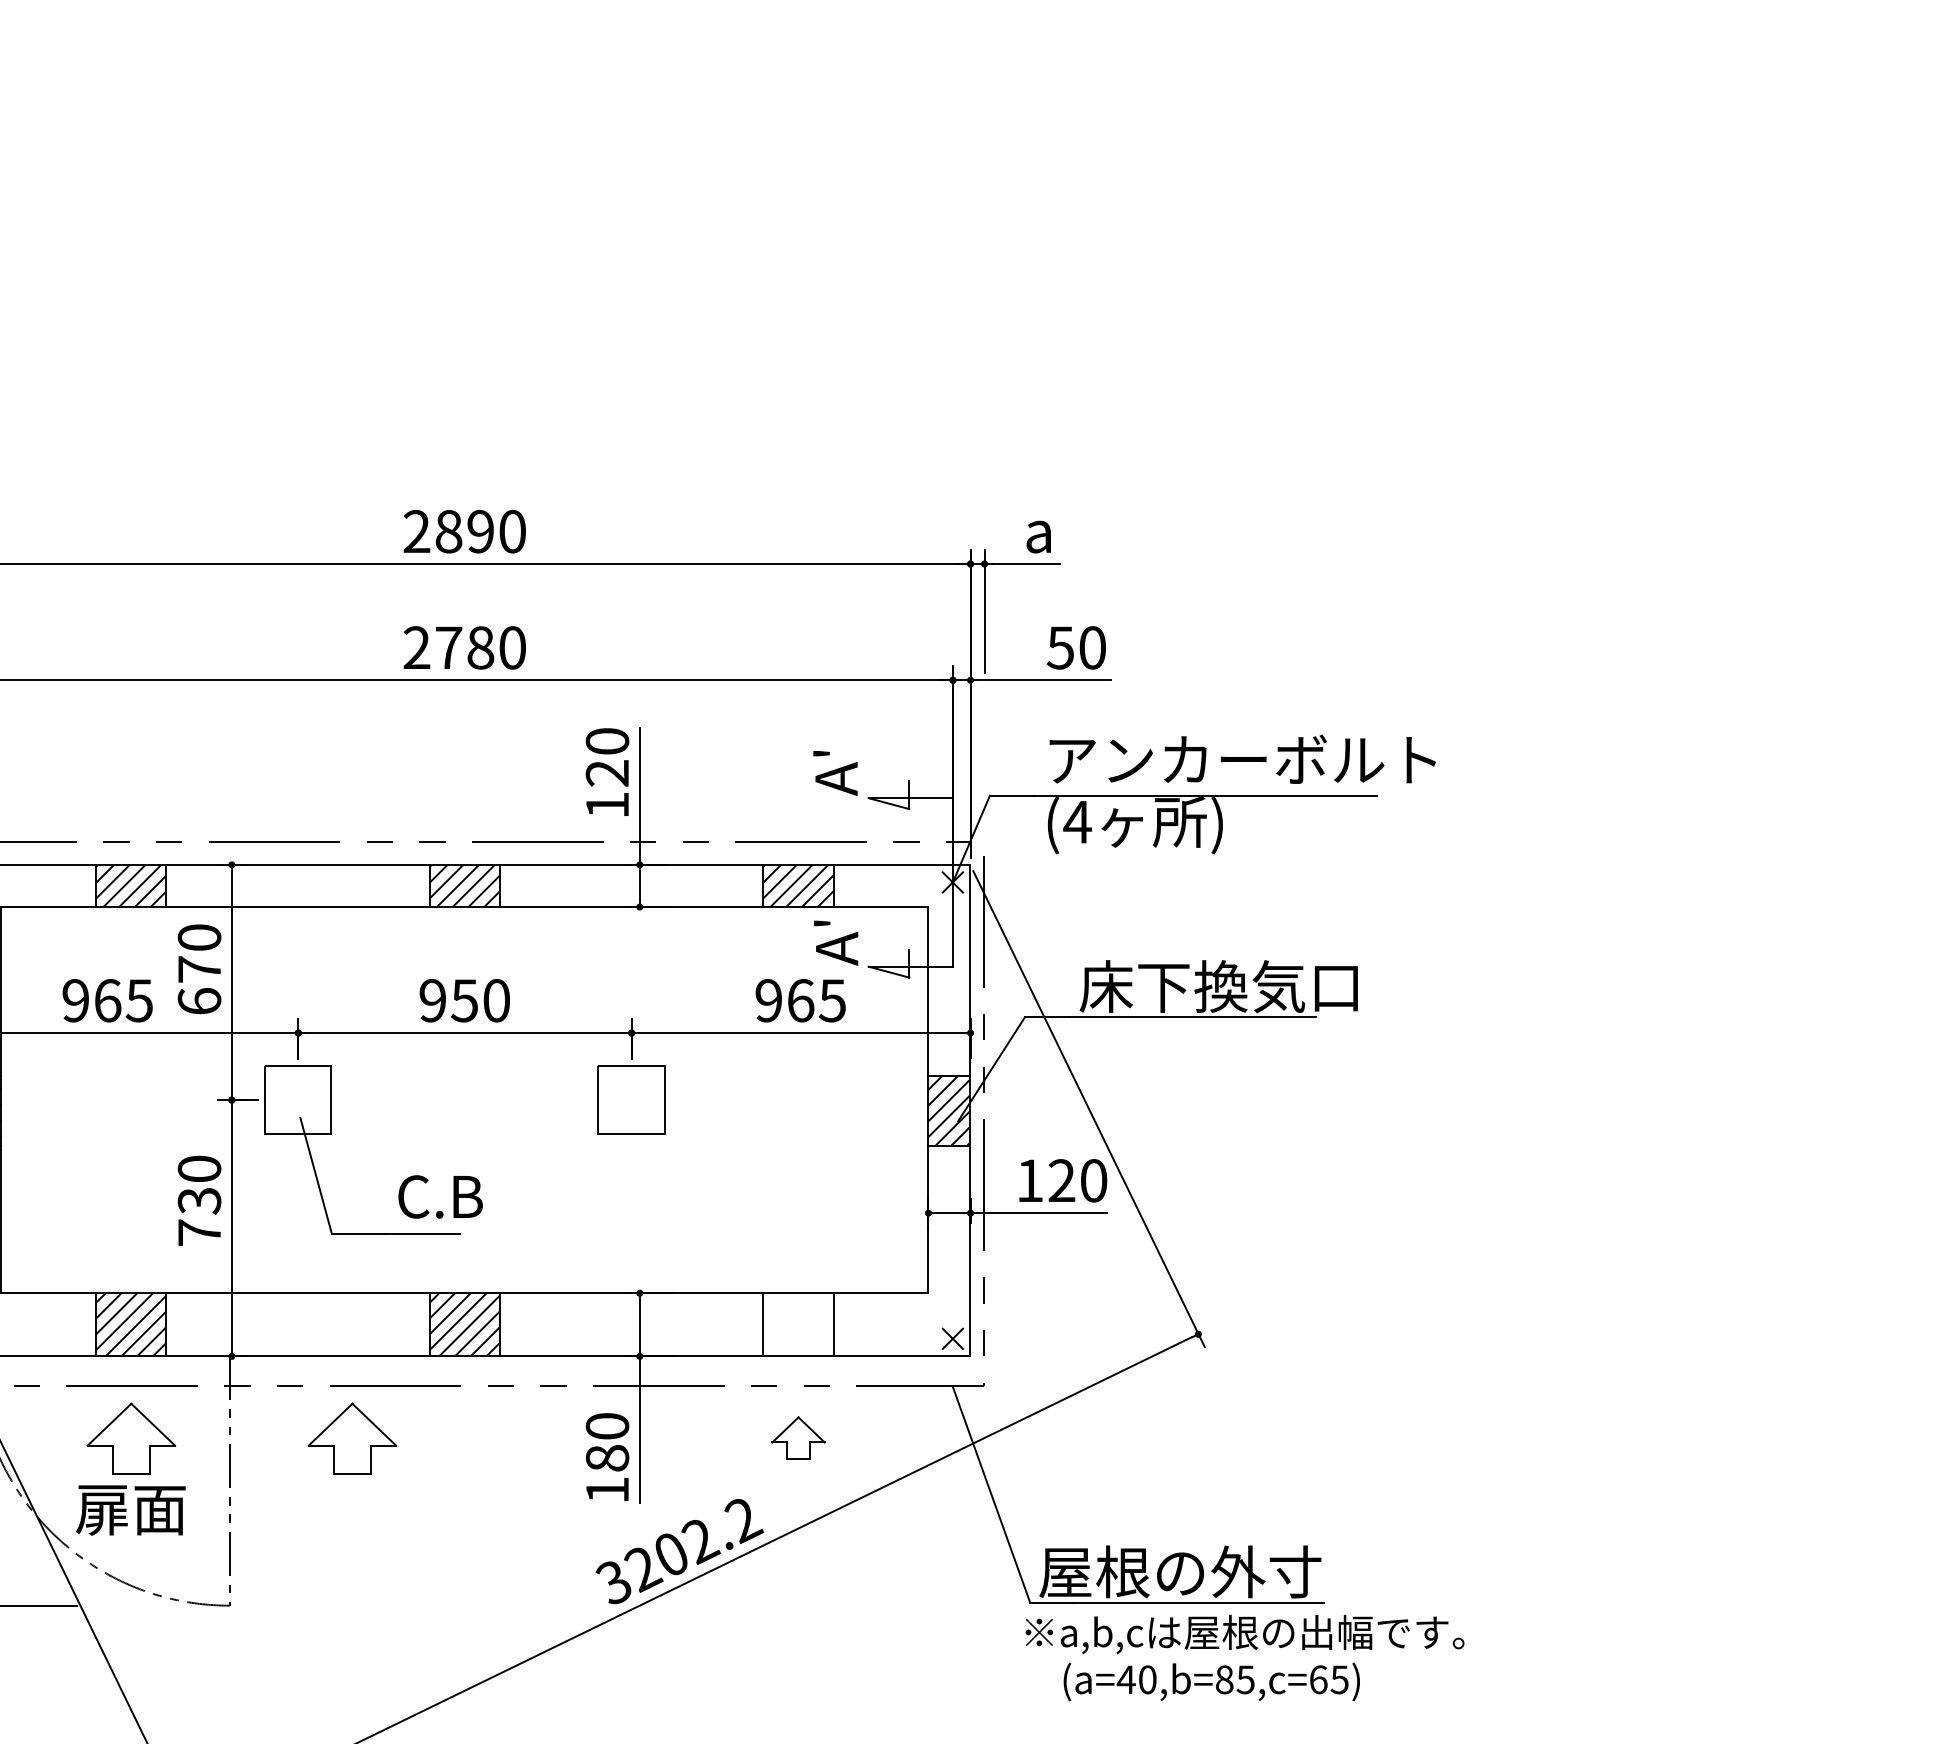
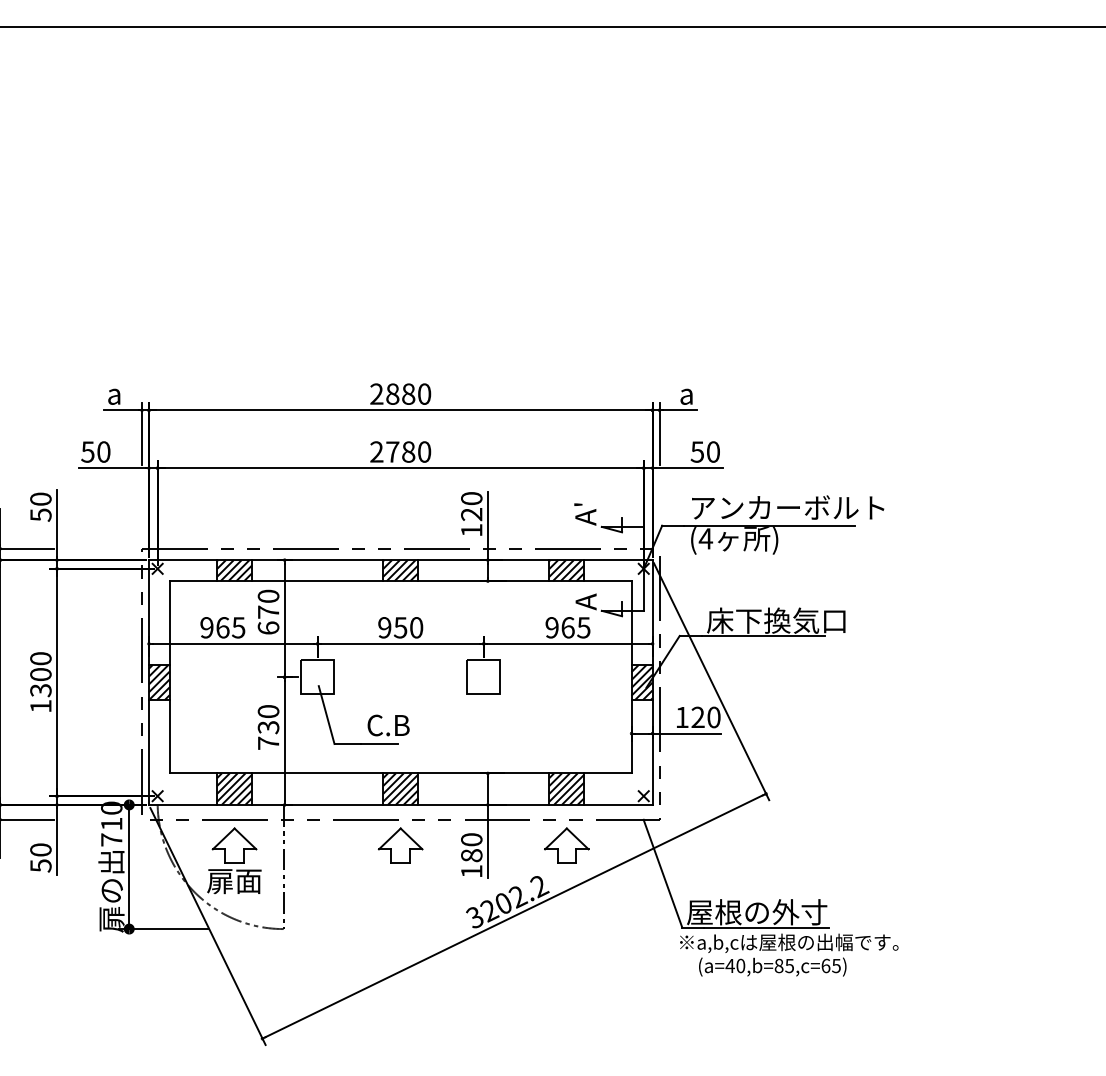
text: (480, 530) -> (408, 393), 2890 -> 2880
text: (821, 923) -> (578, 589), A' -> A
hatch: (797, 1323) -> (566, 788), added
part: (351, 1437) -> (400, 845), moved
part: (797, 1437) -> (566, 845), size x1.67

